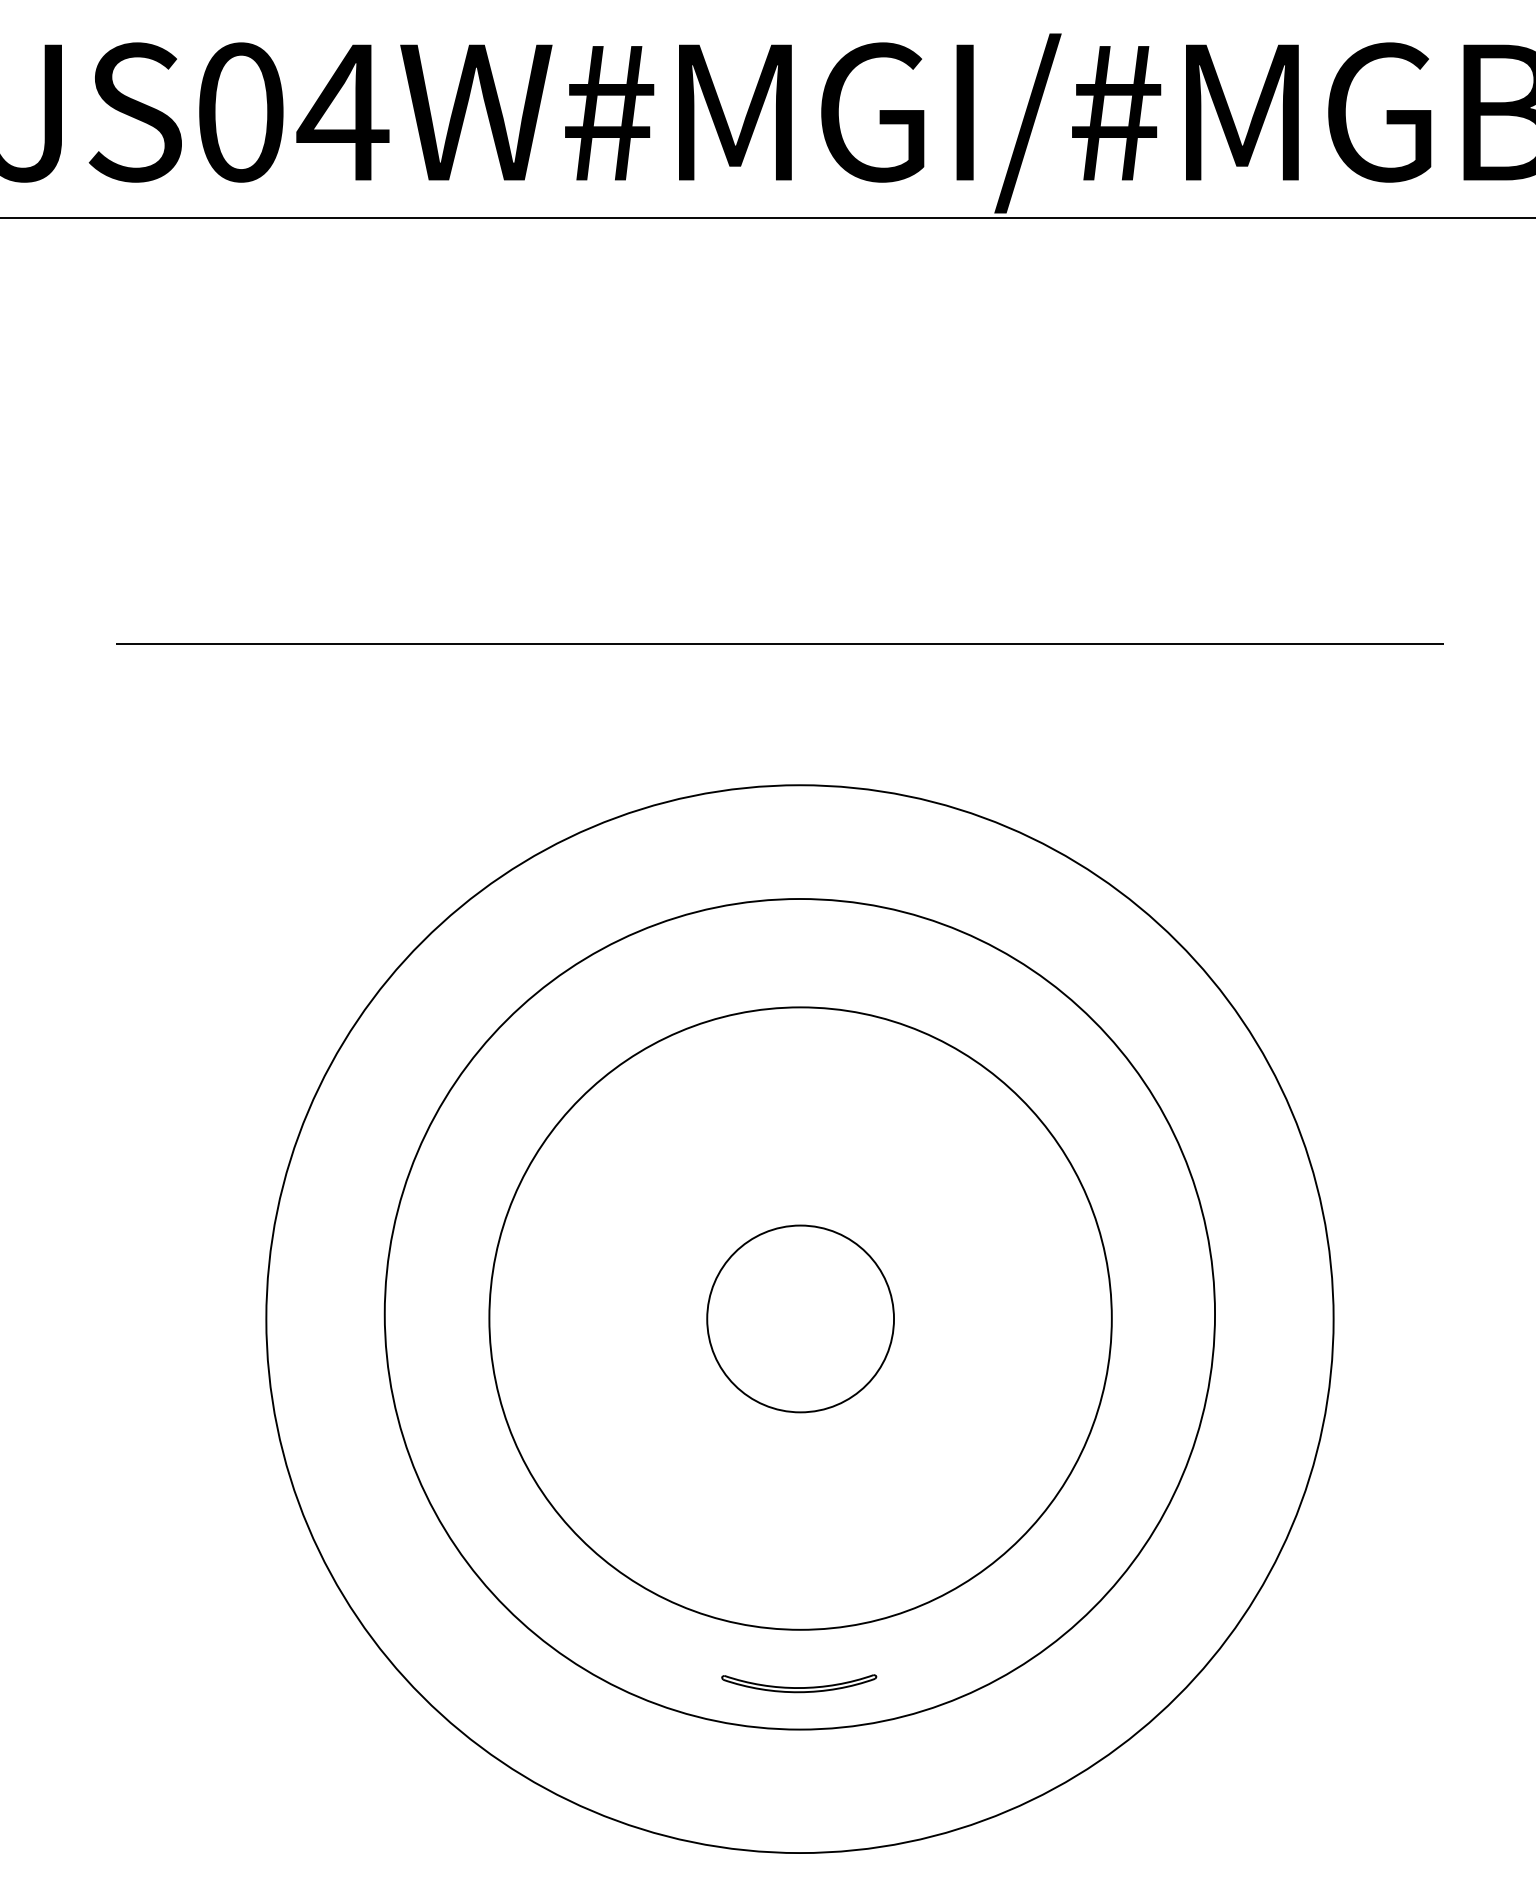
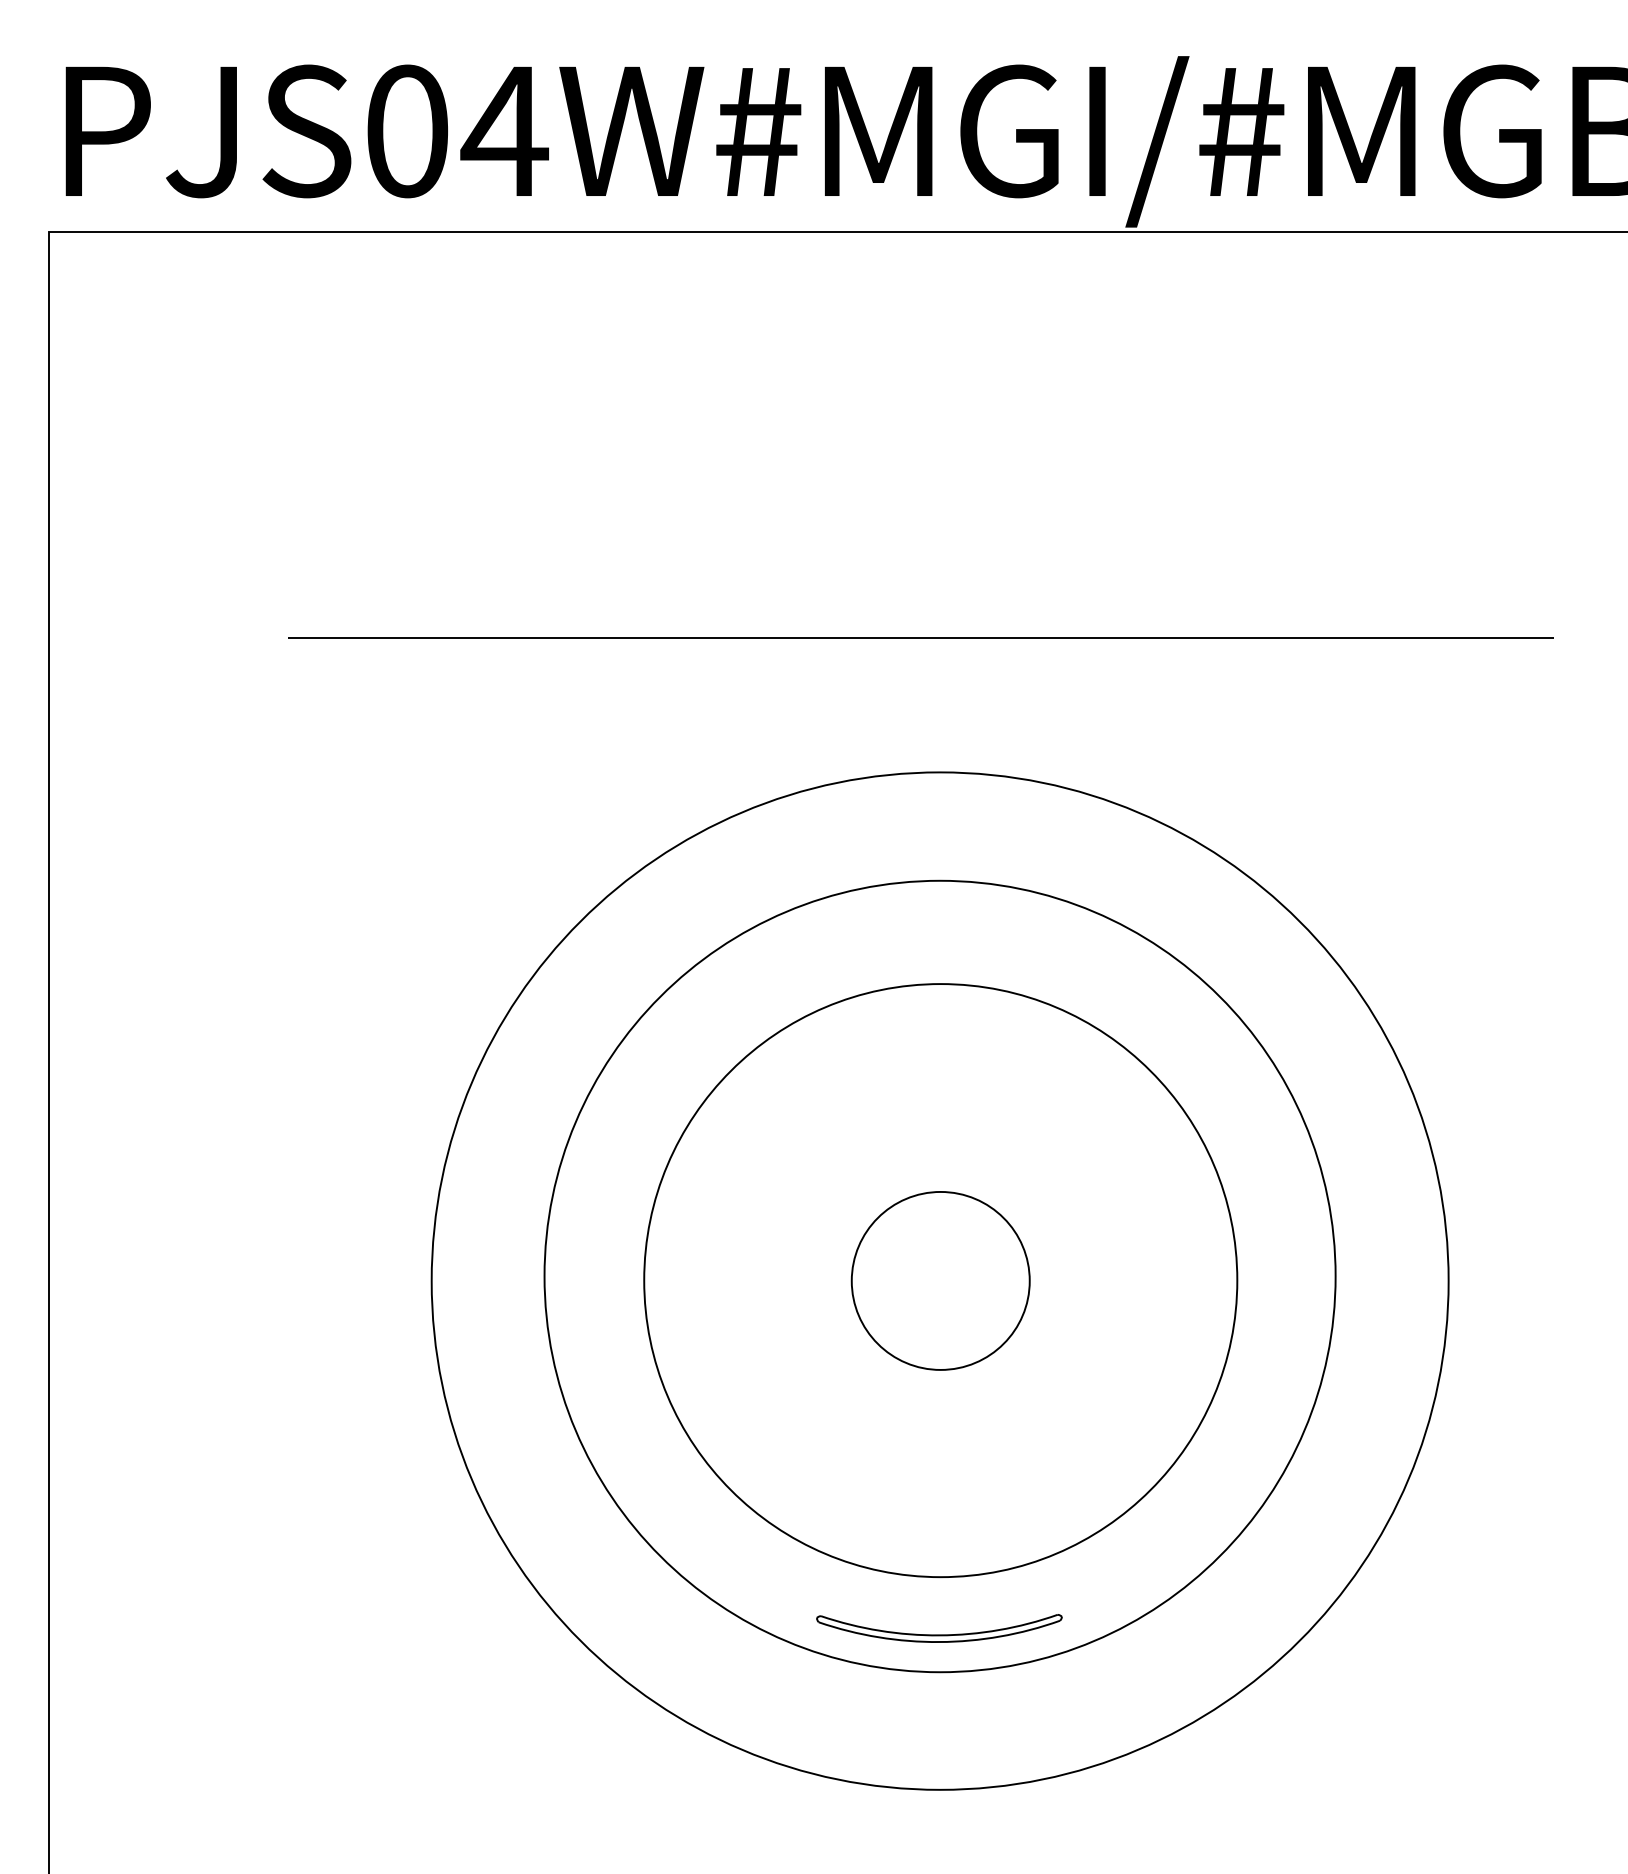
part: (799, 1683) -> (939, 1628), size x1.67

